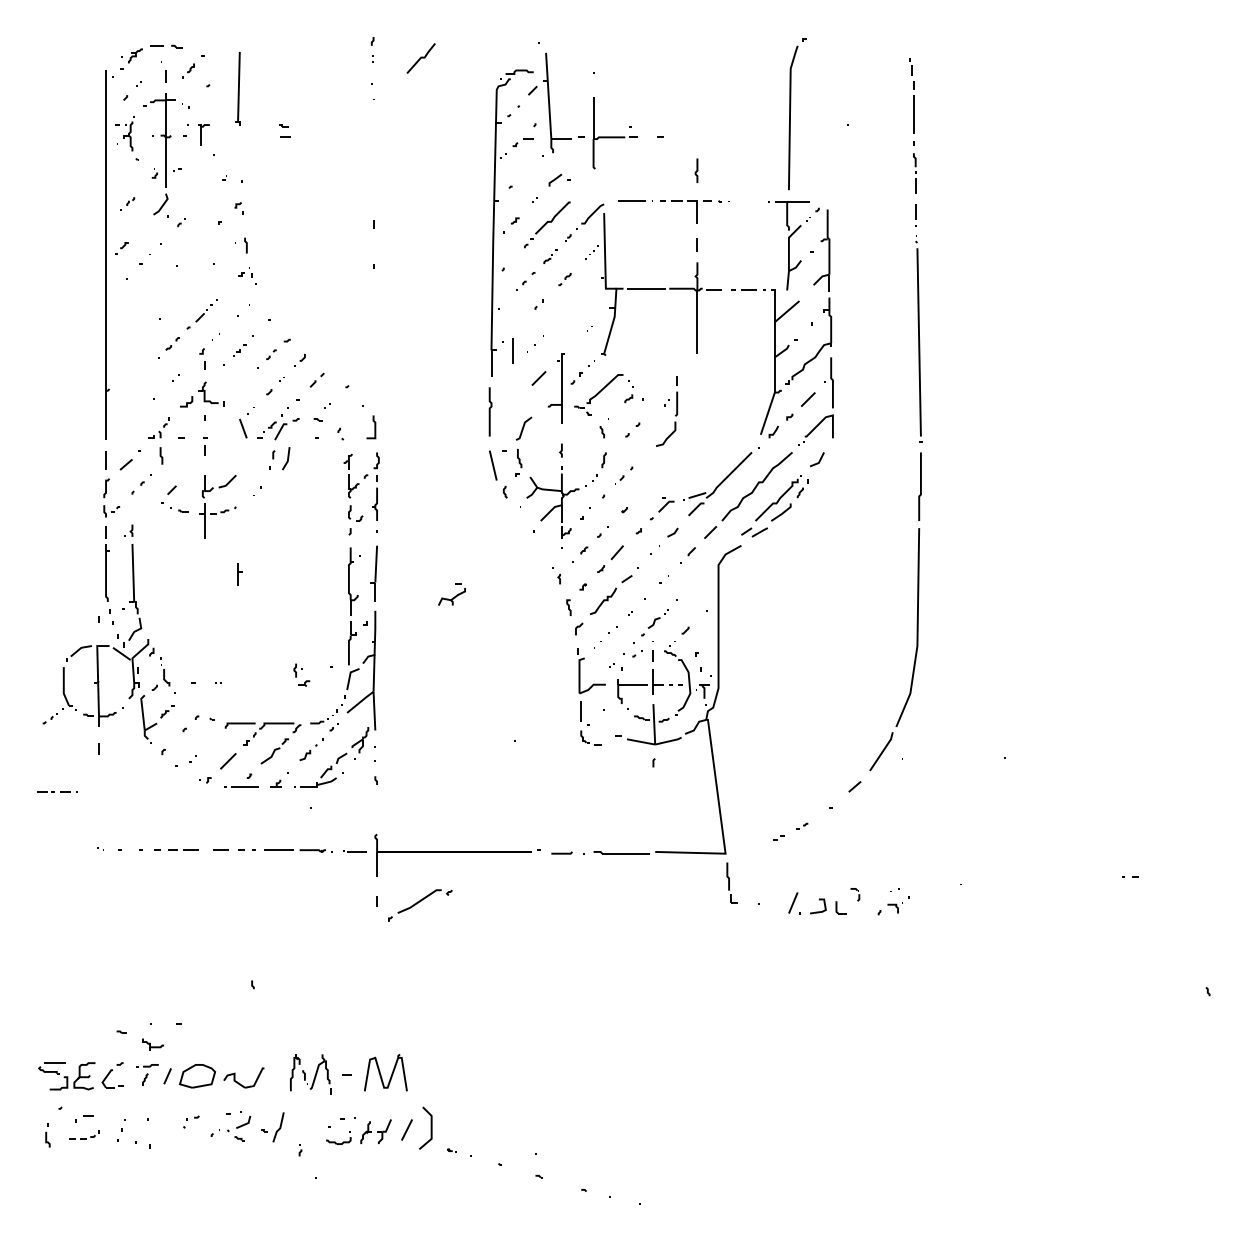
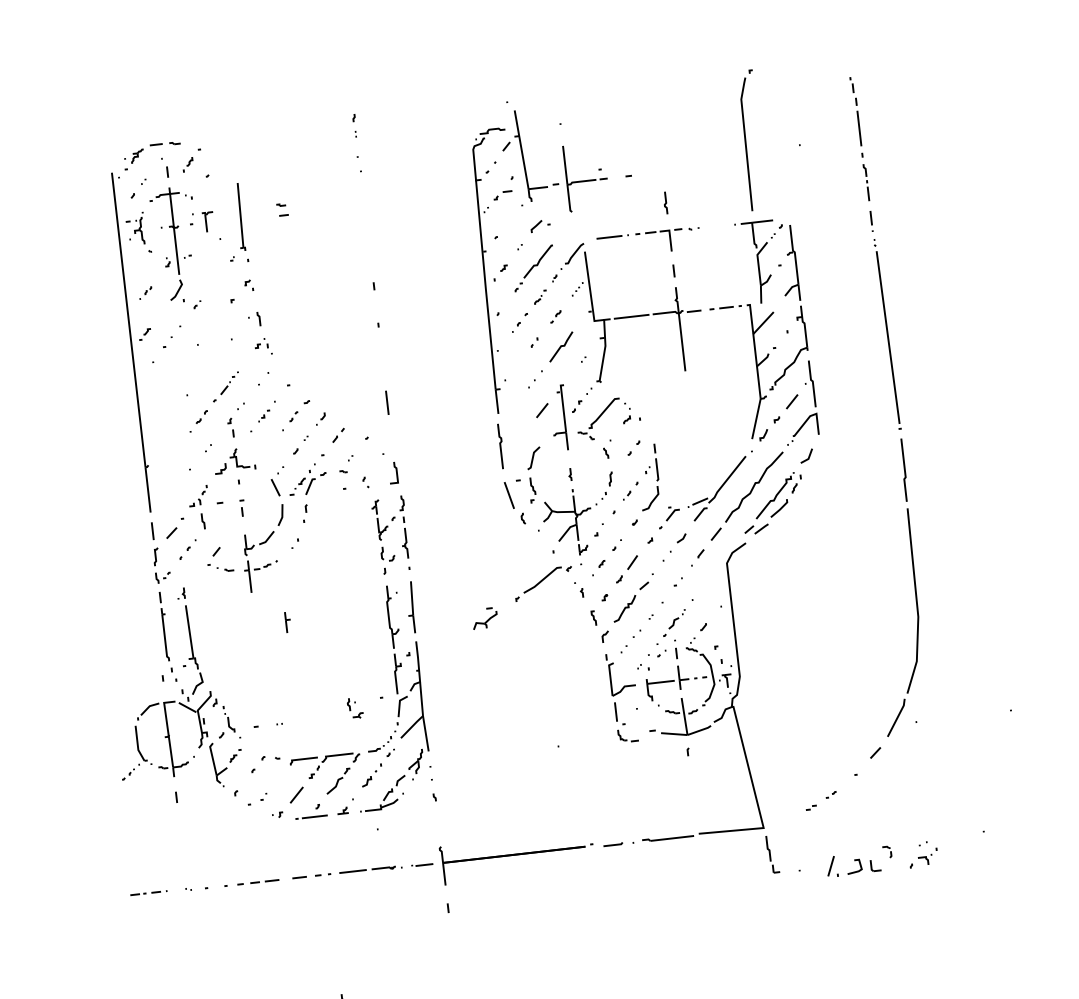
line: (420, 58) -> (560, 347), moved
part: (237, 88) -> (239, 216), moved
line: (512, 350) -> (387, 402), moved
part: (667, 411) -> (649, 477), moved
line: (287, 458) -> (281, 514), moved
line: (54, 791) -> (145, 892), moved
part: (420, 905) -> (543, 583), moved

